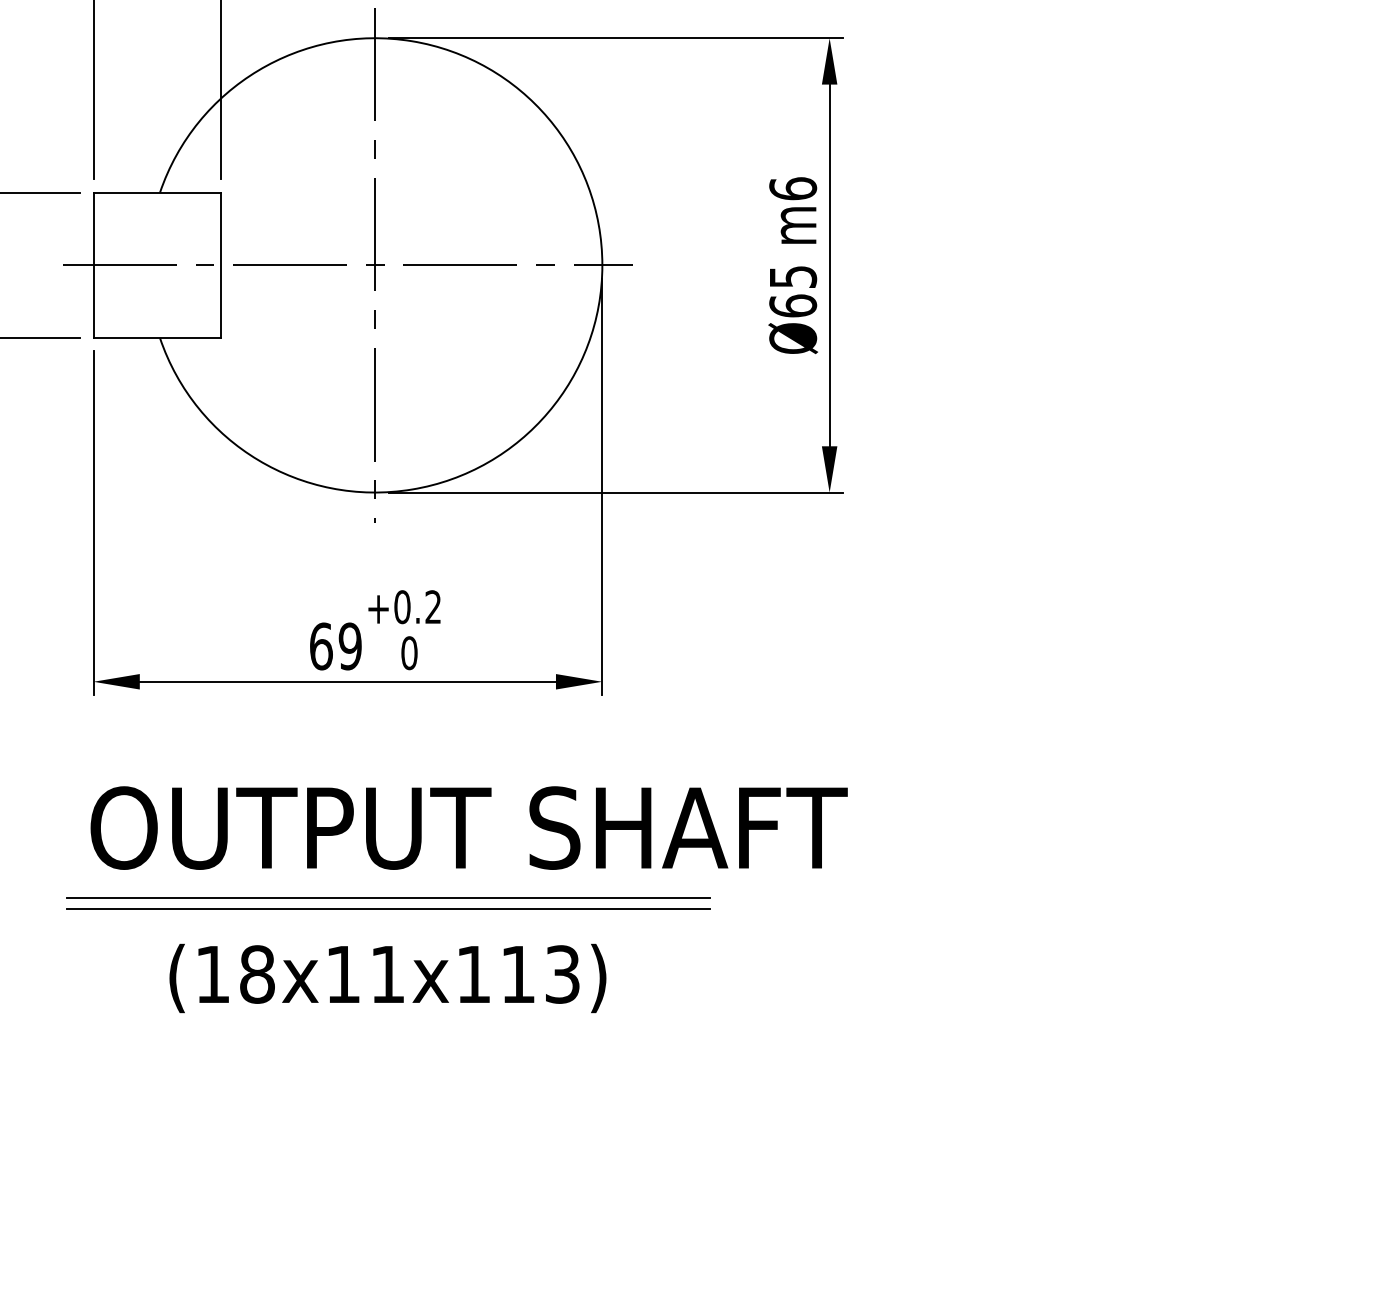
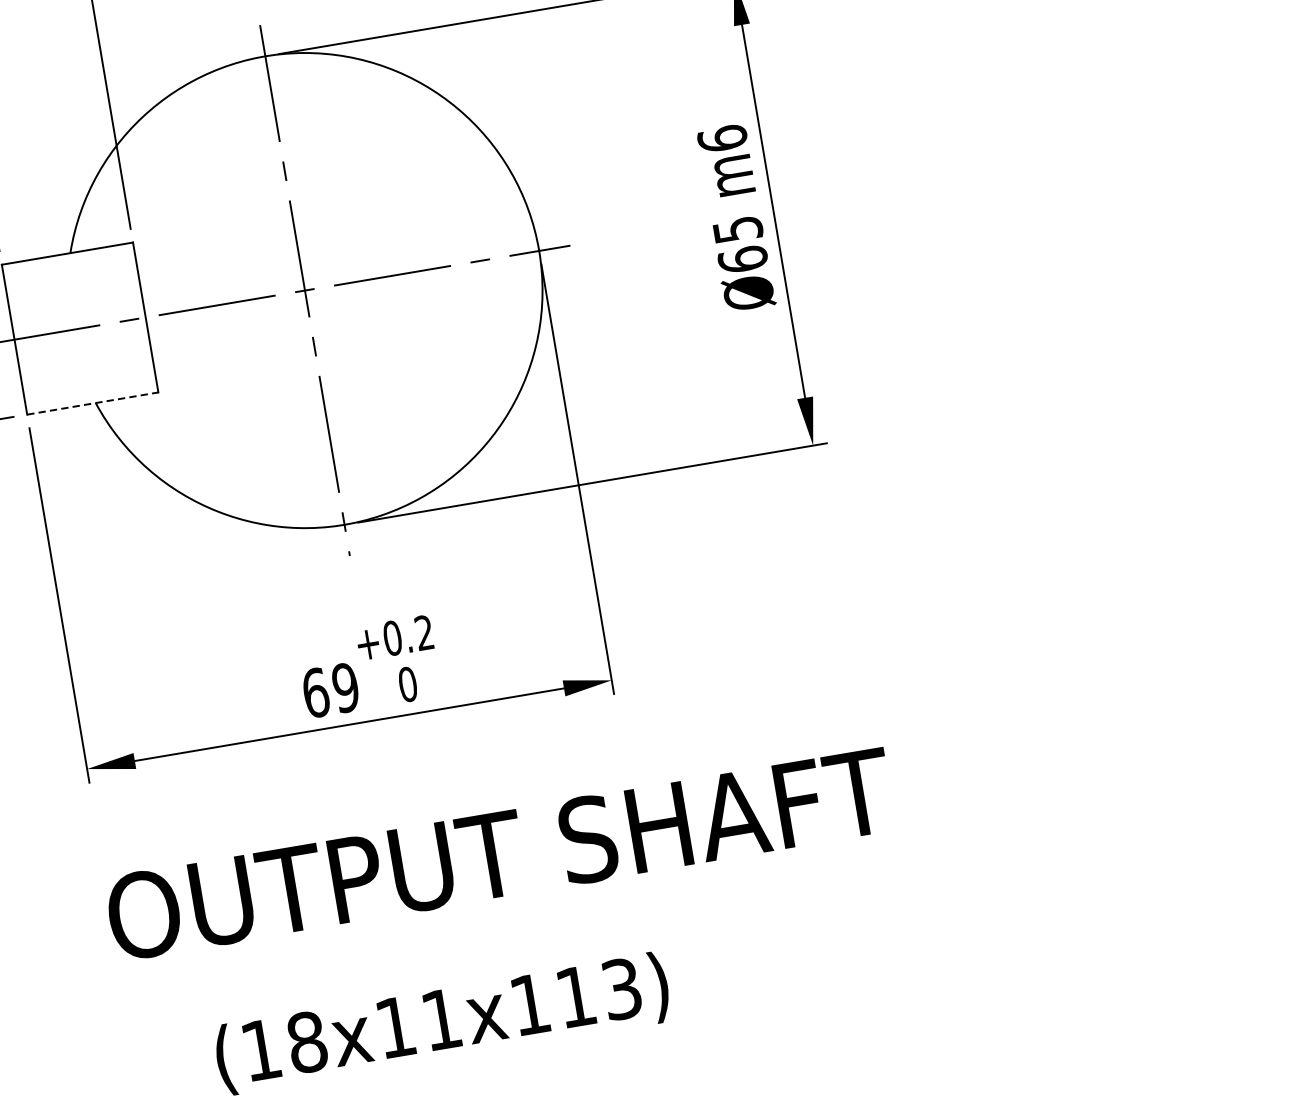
line: (157, 338) -> (93, 403), solid -> dashed
line: (388, 898) -> (429, 941), removed
line: (388, 908) -> (430, 951), removed

